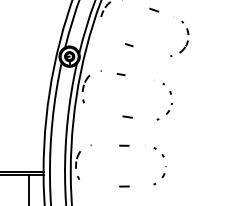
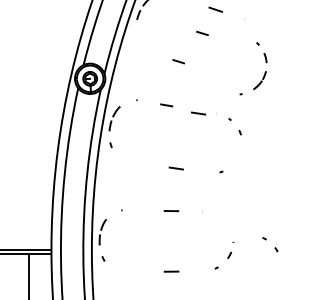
curve: (145, 26) -> (202, 33), added
part: (186, 41) -> (263, 72), moved
curve: (142, 79) -> (198, 112), added
part: (168, 108) -> (236, 155), removed
part: (158, 152) -> (269, 244), moved

